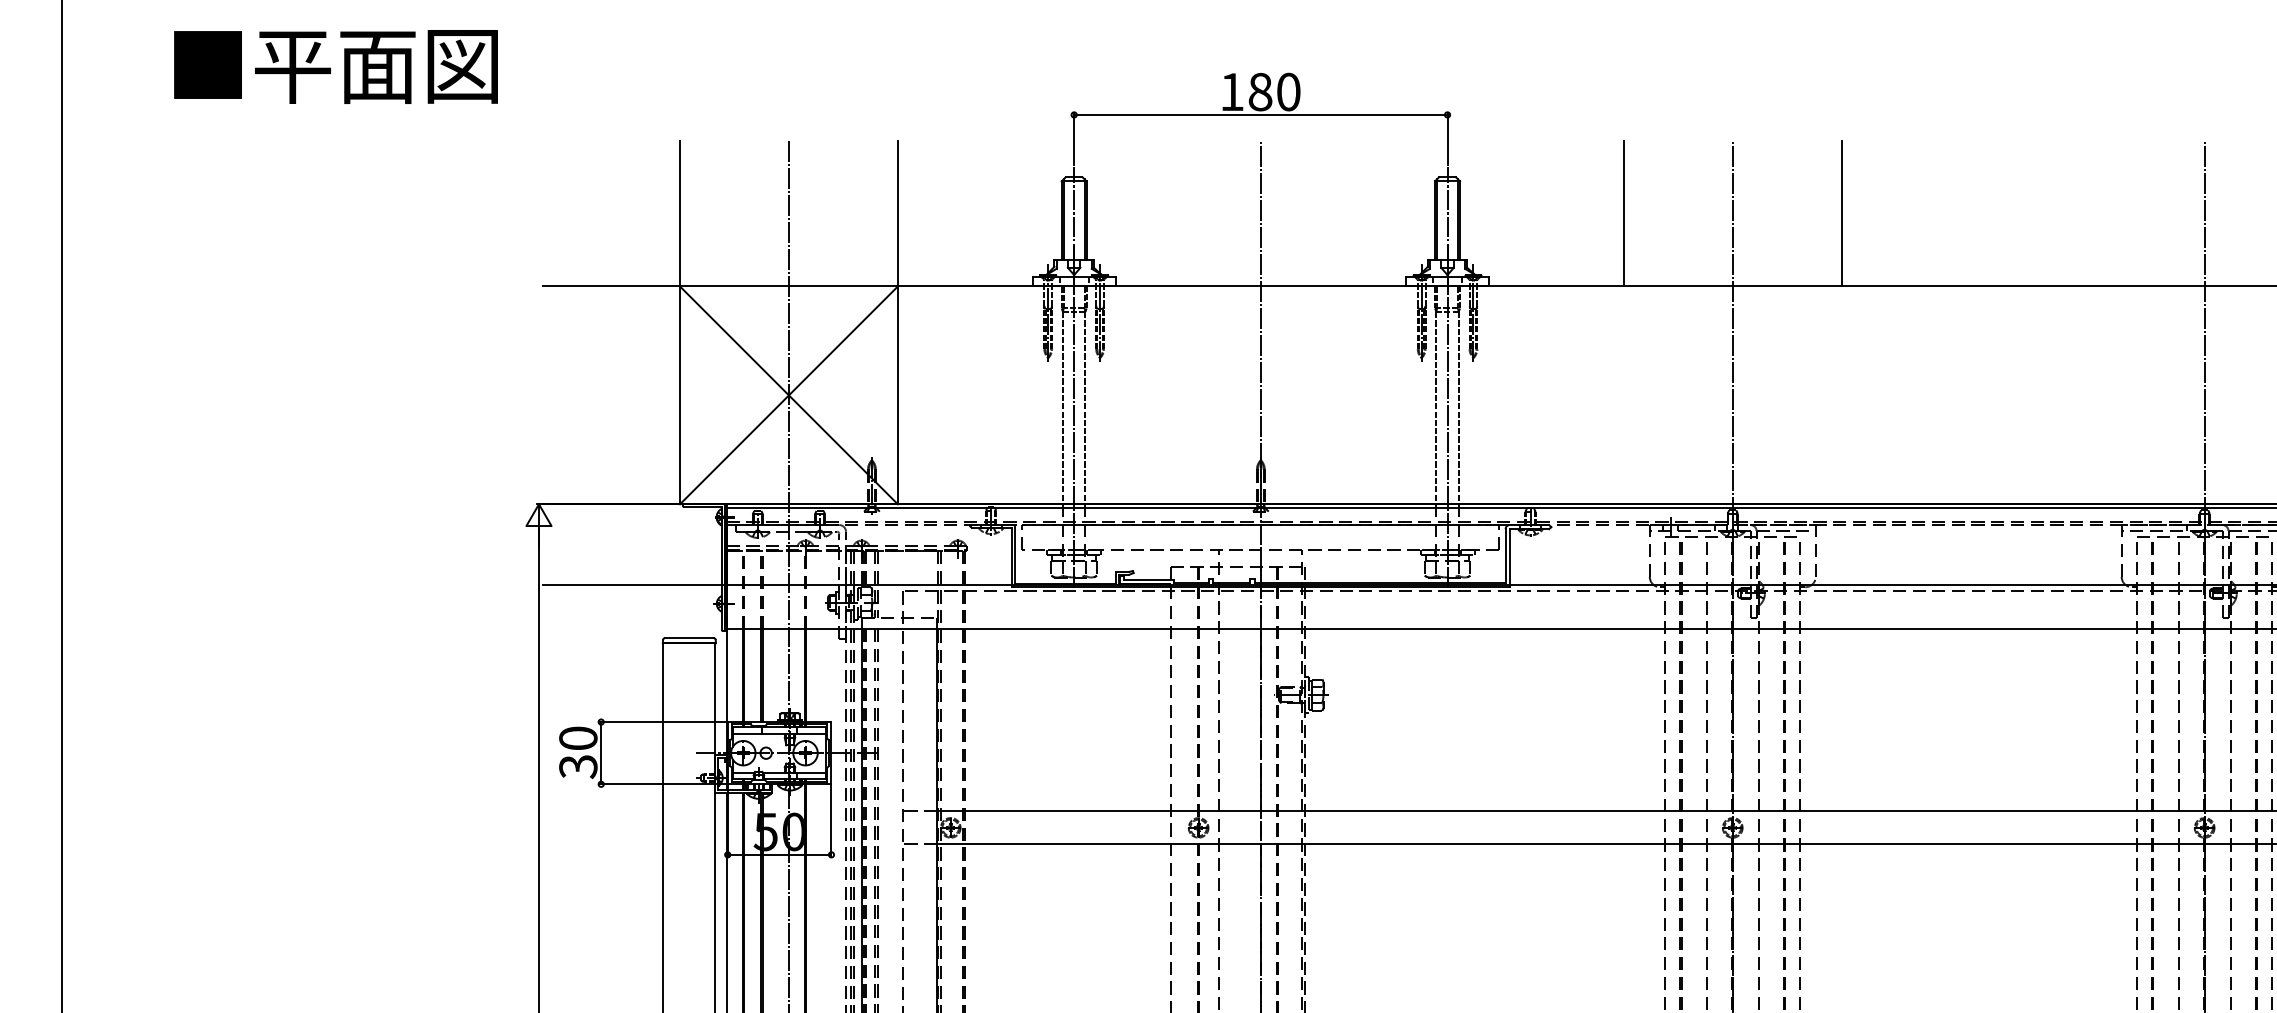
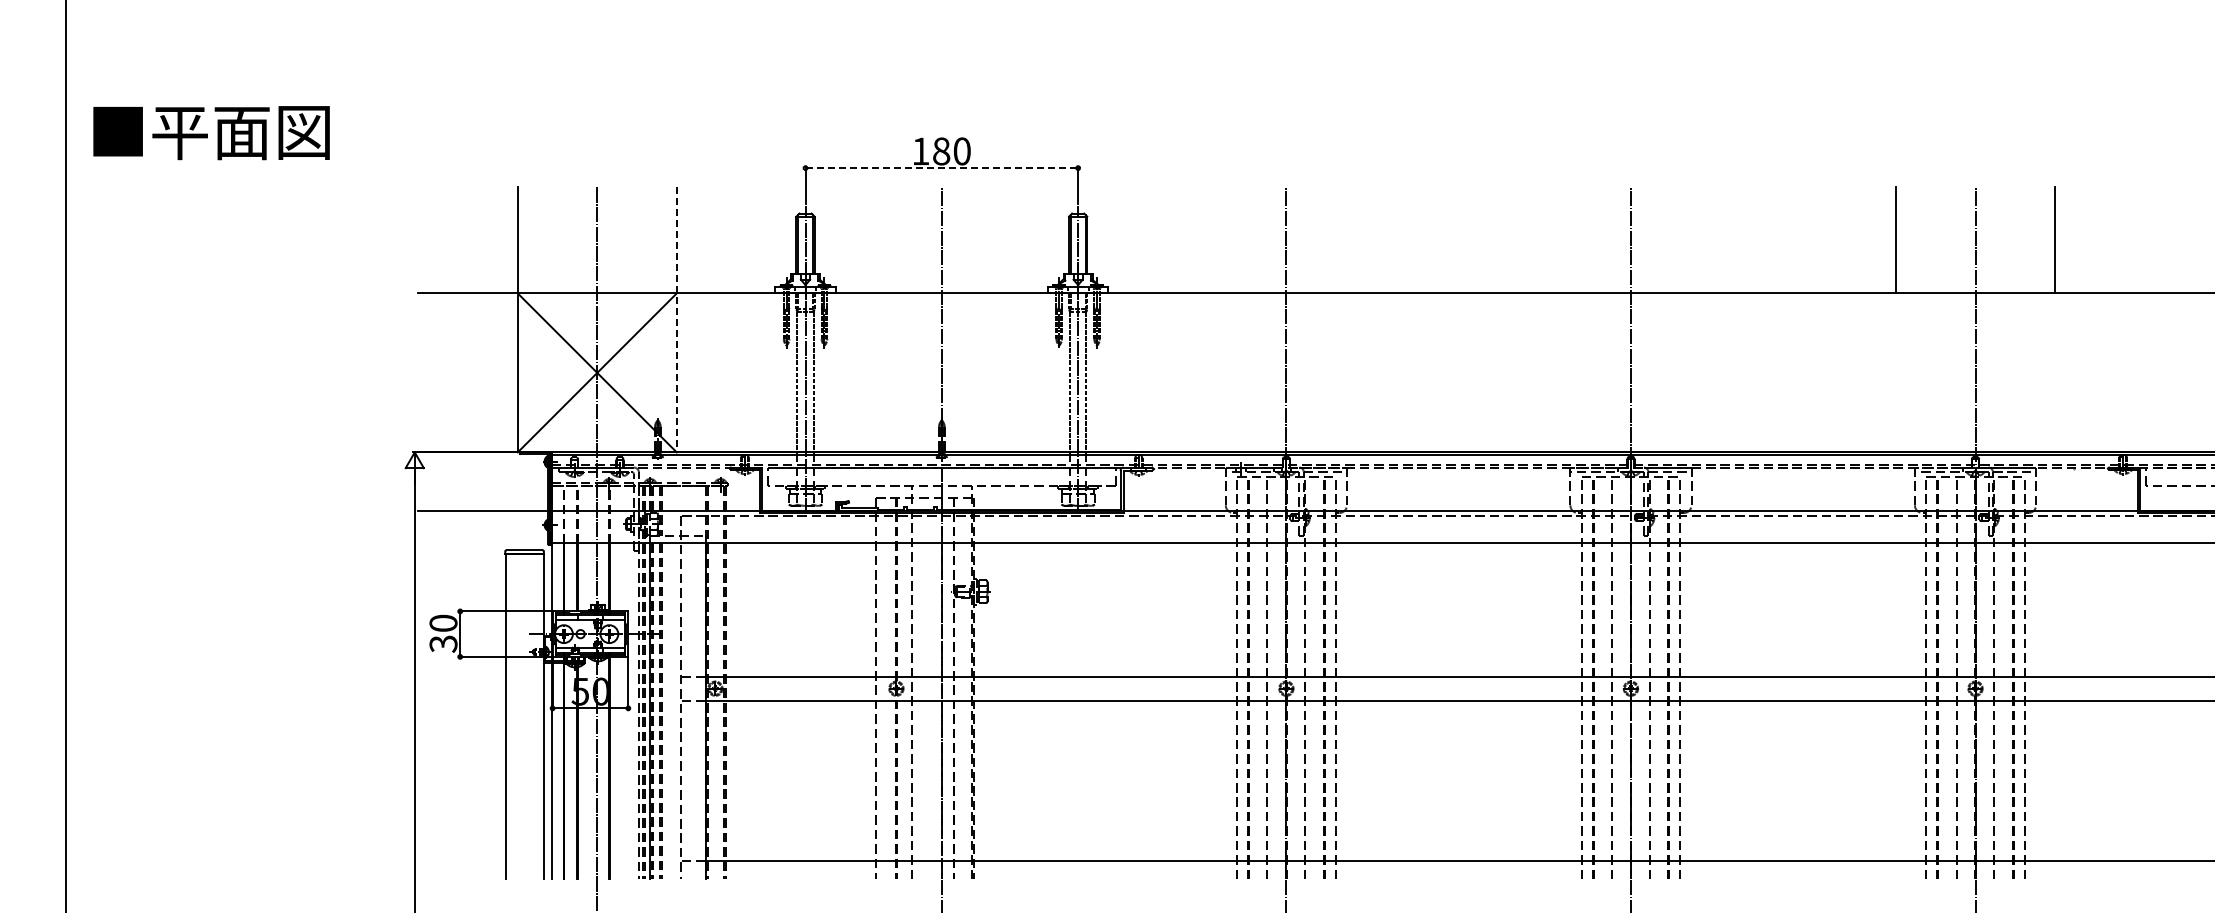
text: (335, 67) -> (211, 133), moved
line: (1261, 115) -> (942, 168), solid -> dashed
line: (1623, 214) -> (1206, 240), removed
line: (1841, 214) -> (1365, 240), removed
line: (897, 322) -> (676, 319), solid -> dashed

